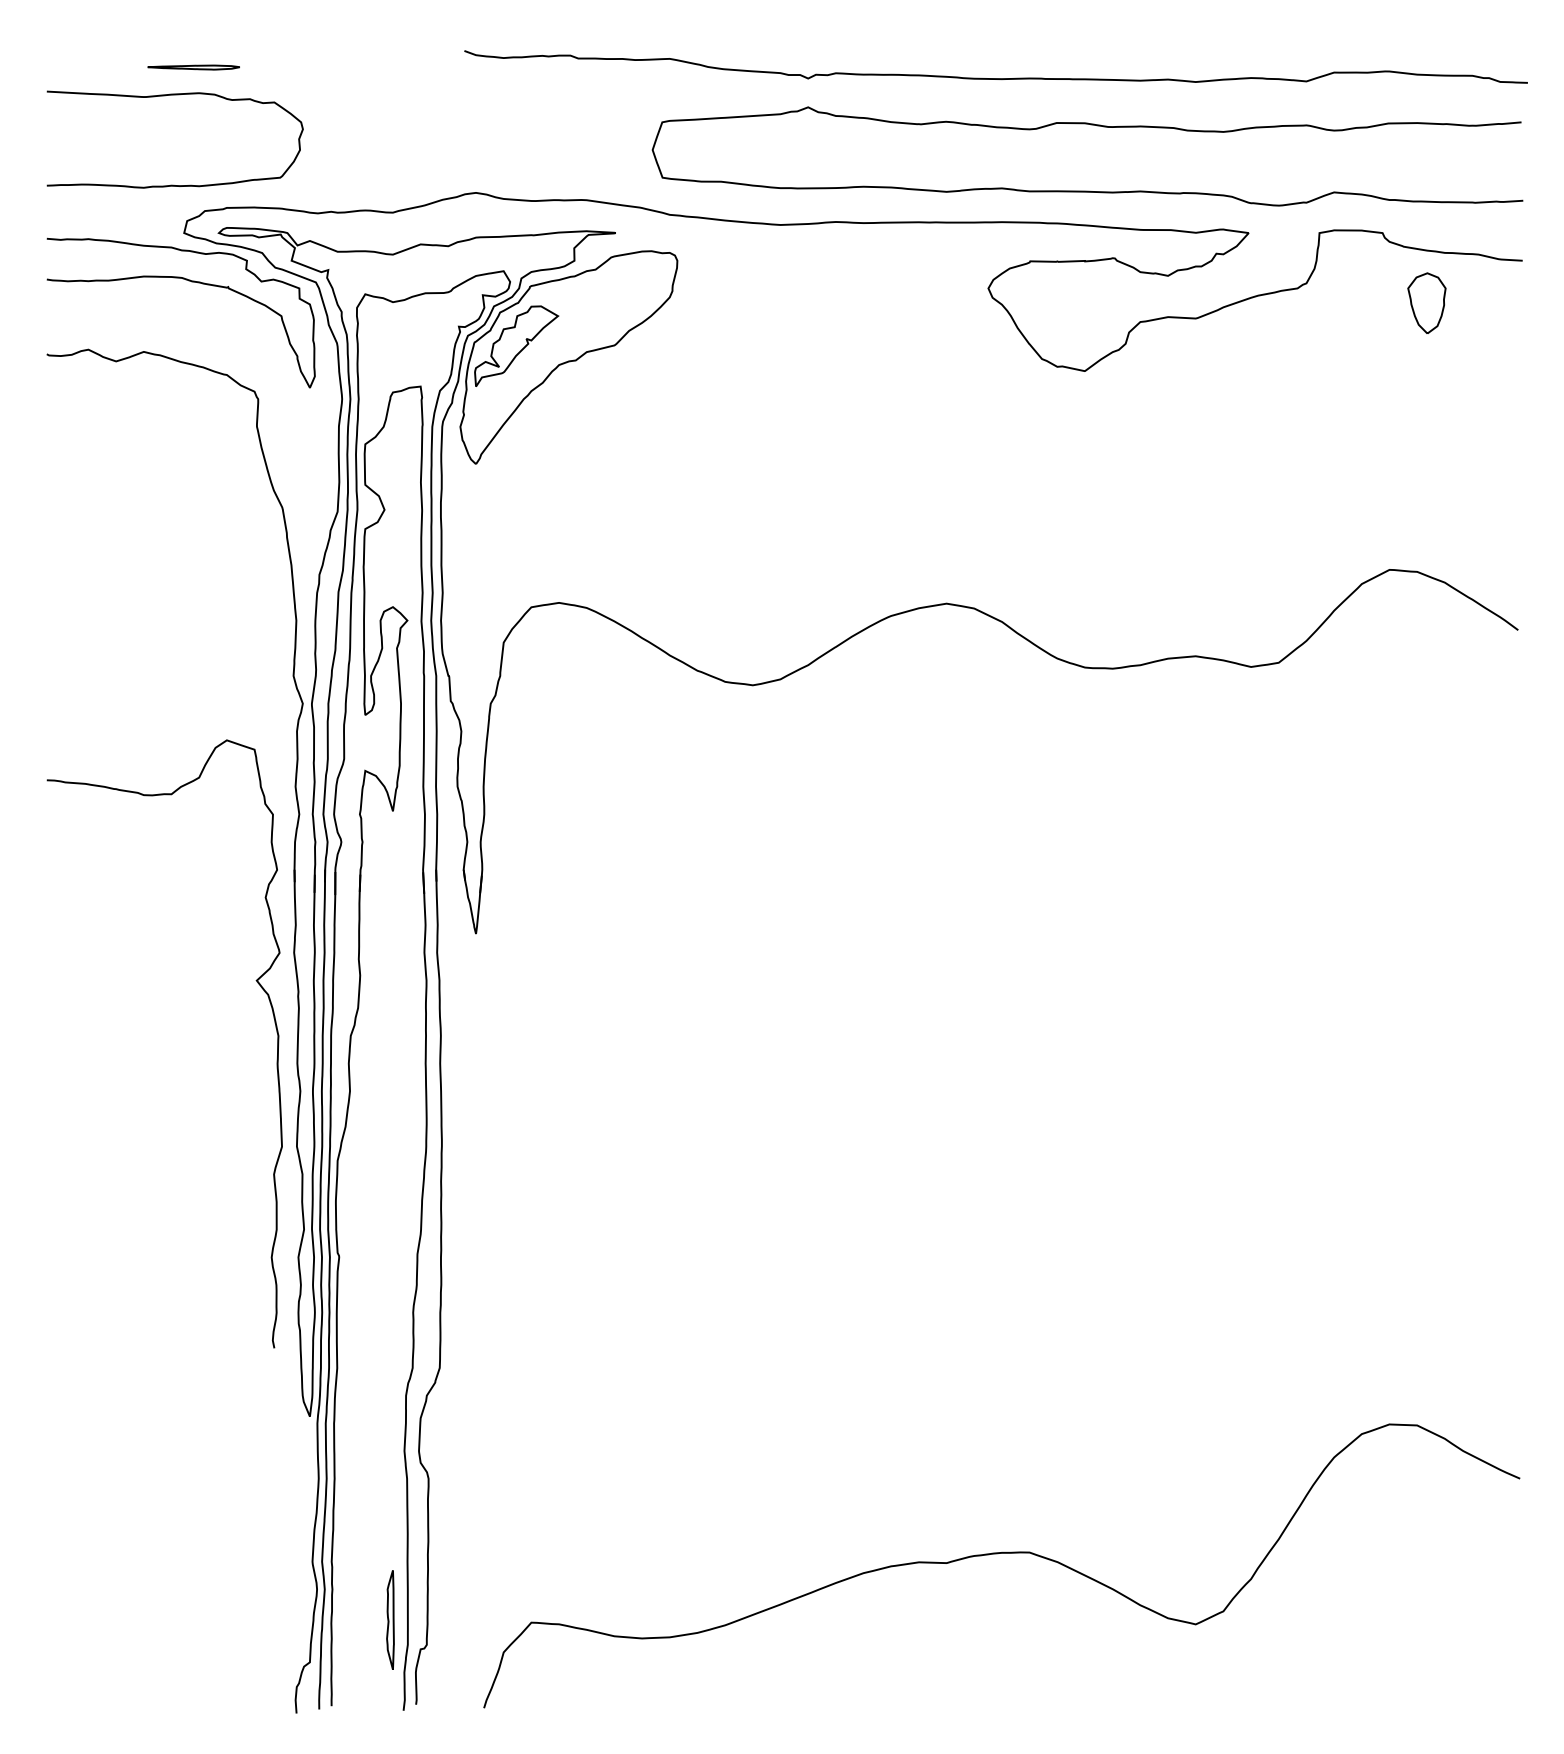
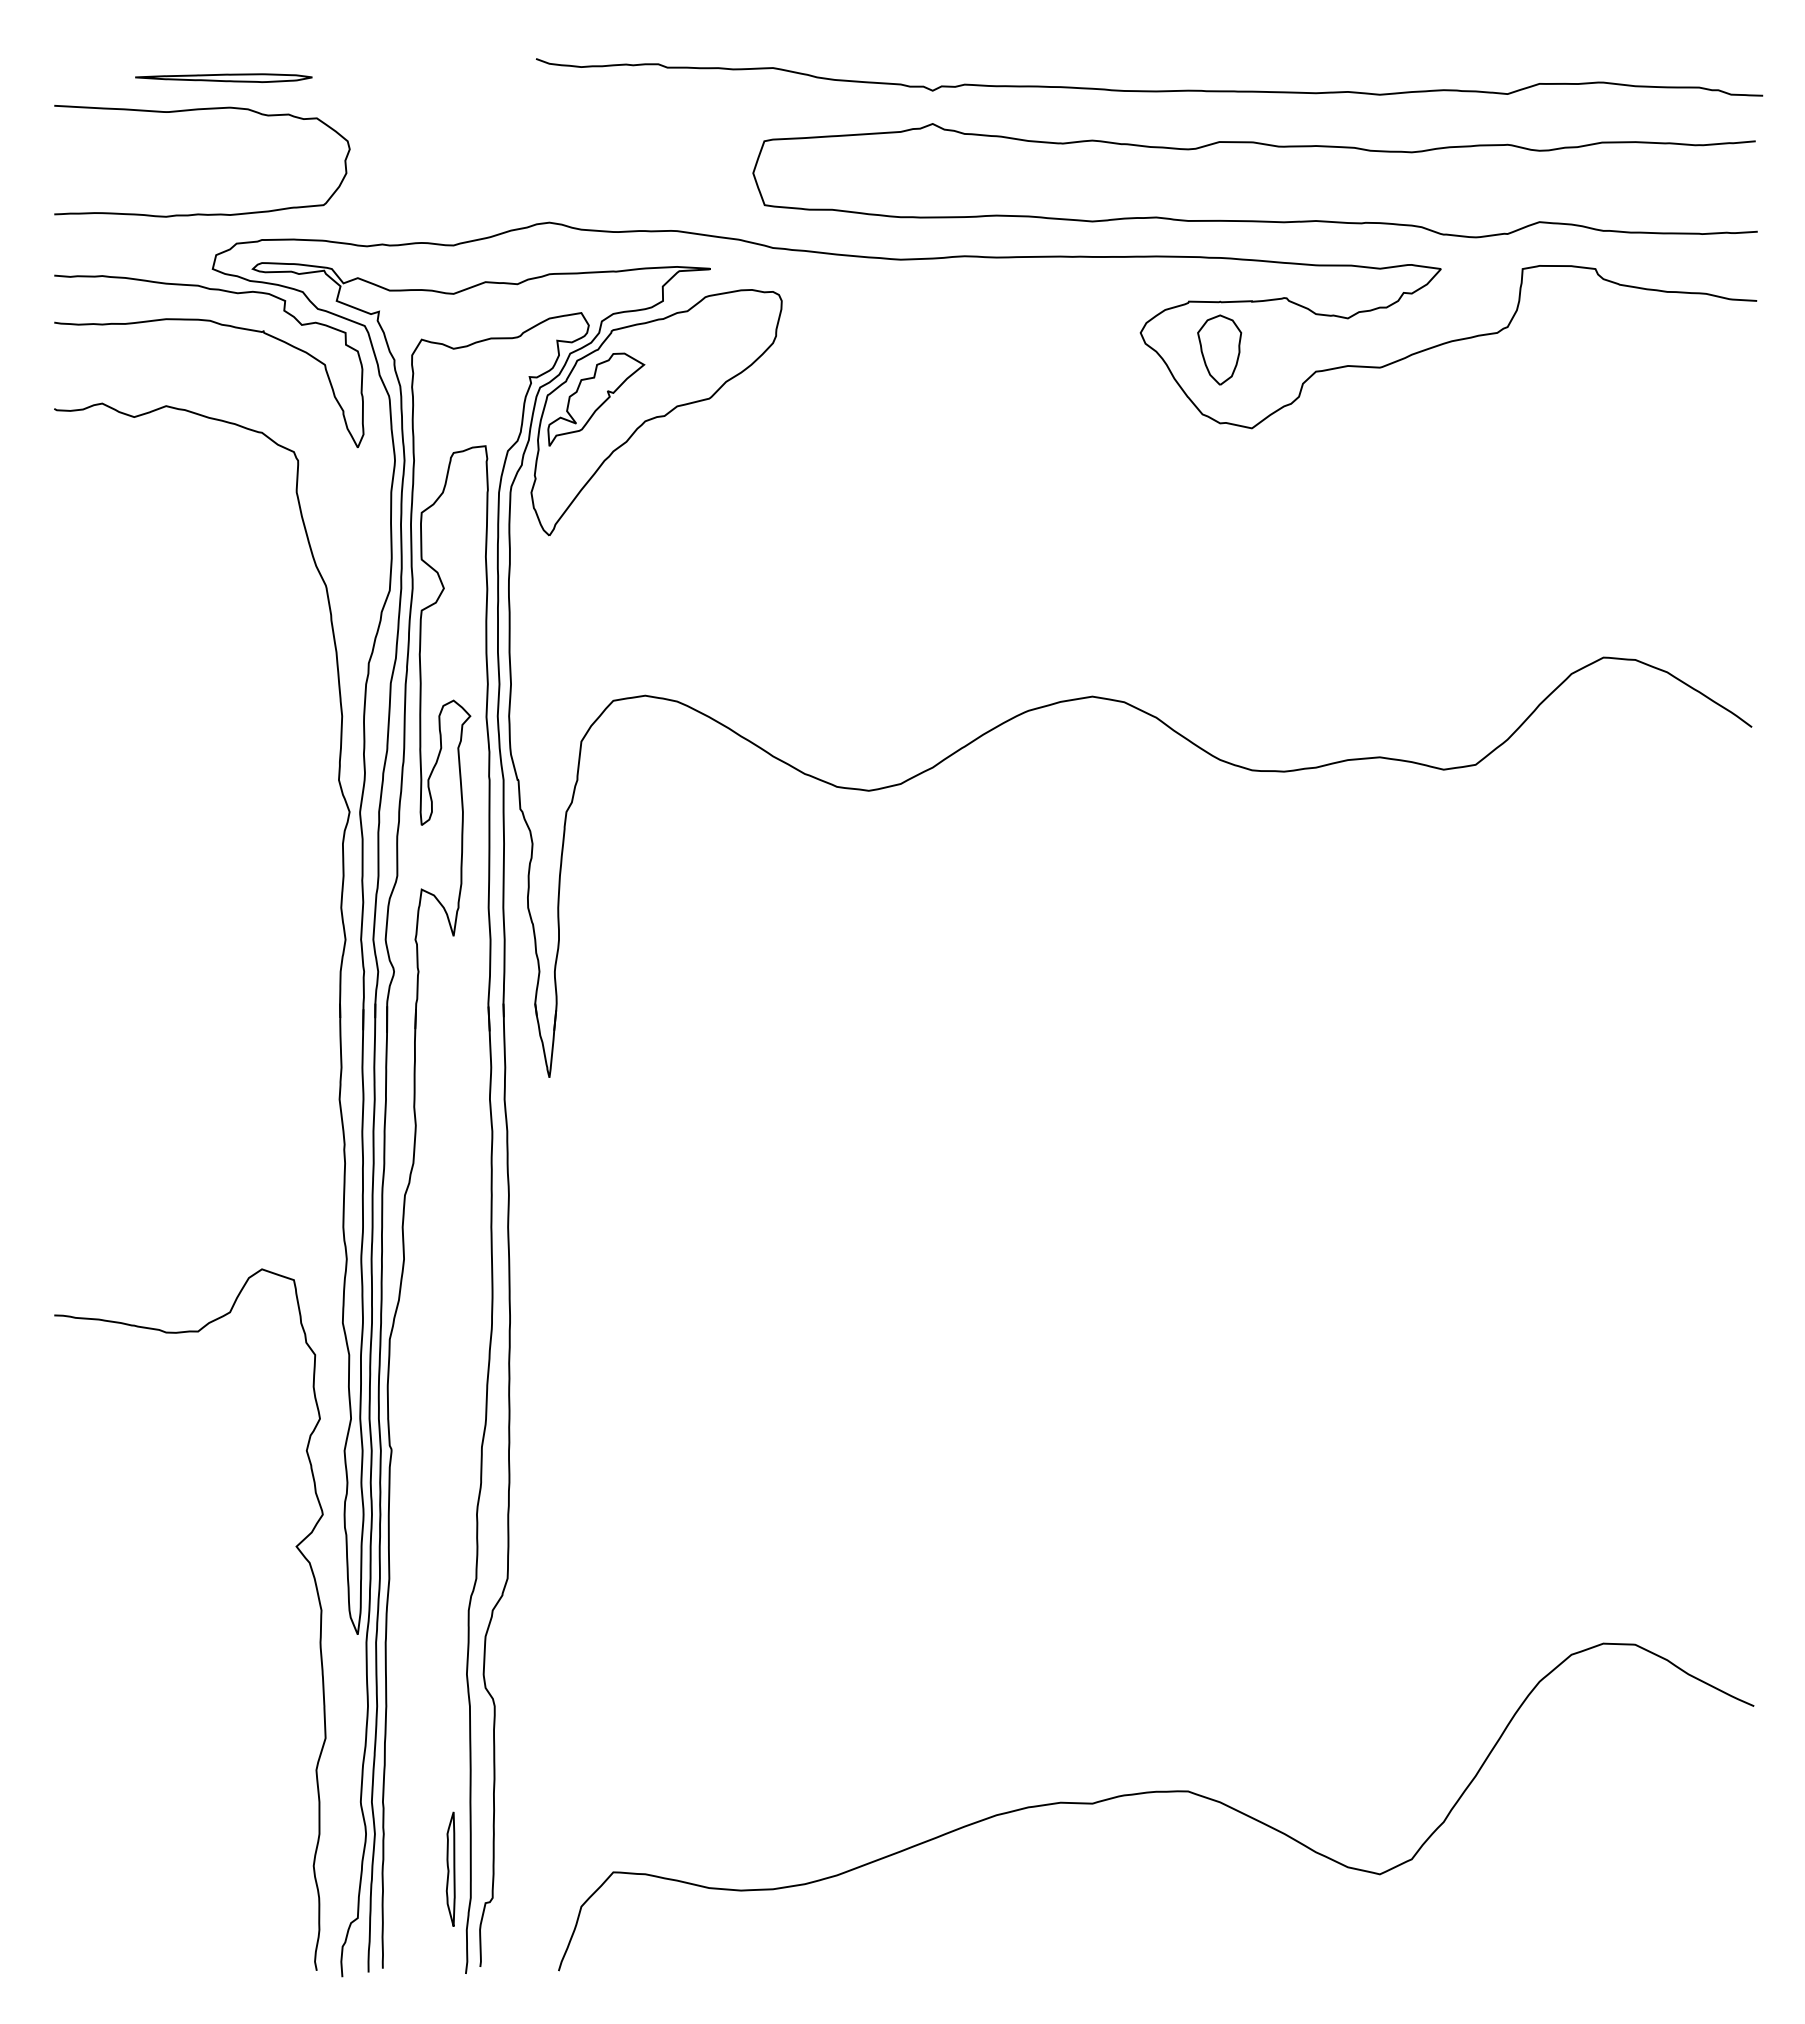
part: (193, 67) -> (223, 77), size x1.67
part: (1426, 302) -> (1219, 349), moved
curve: (256, 982) -> (296, 1548), moved

